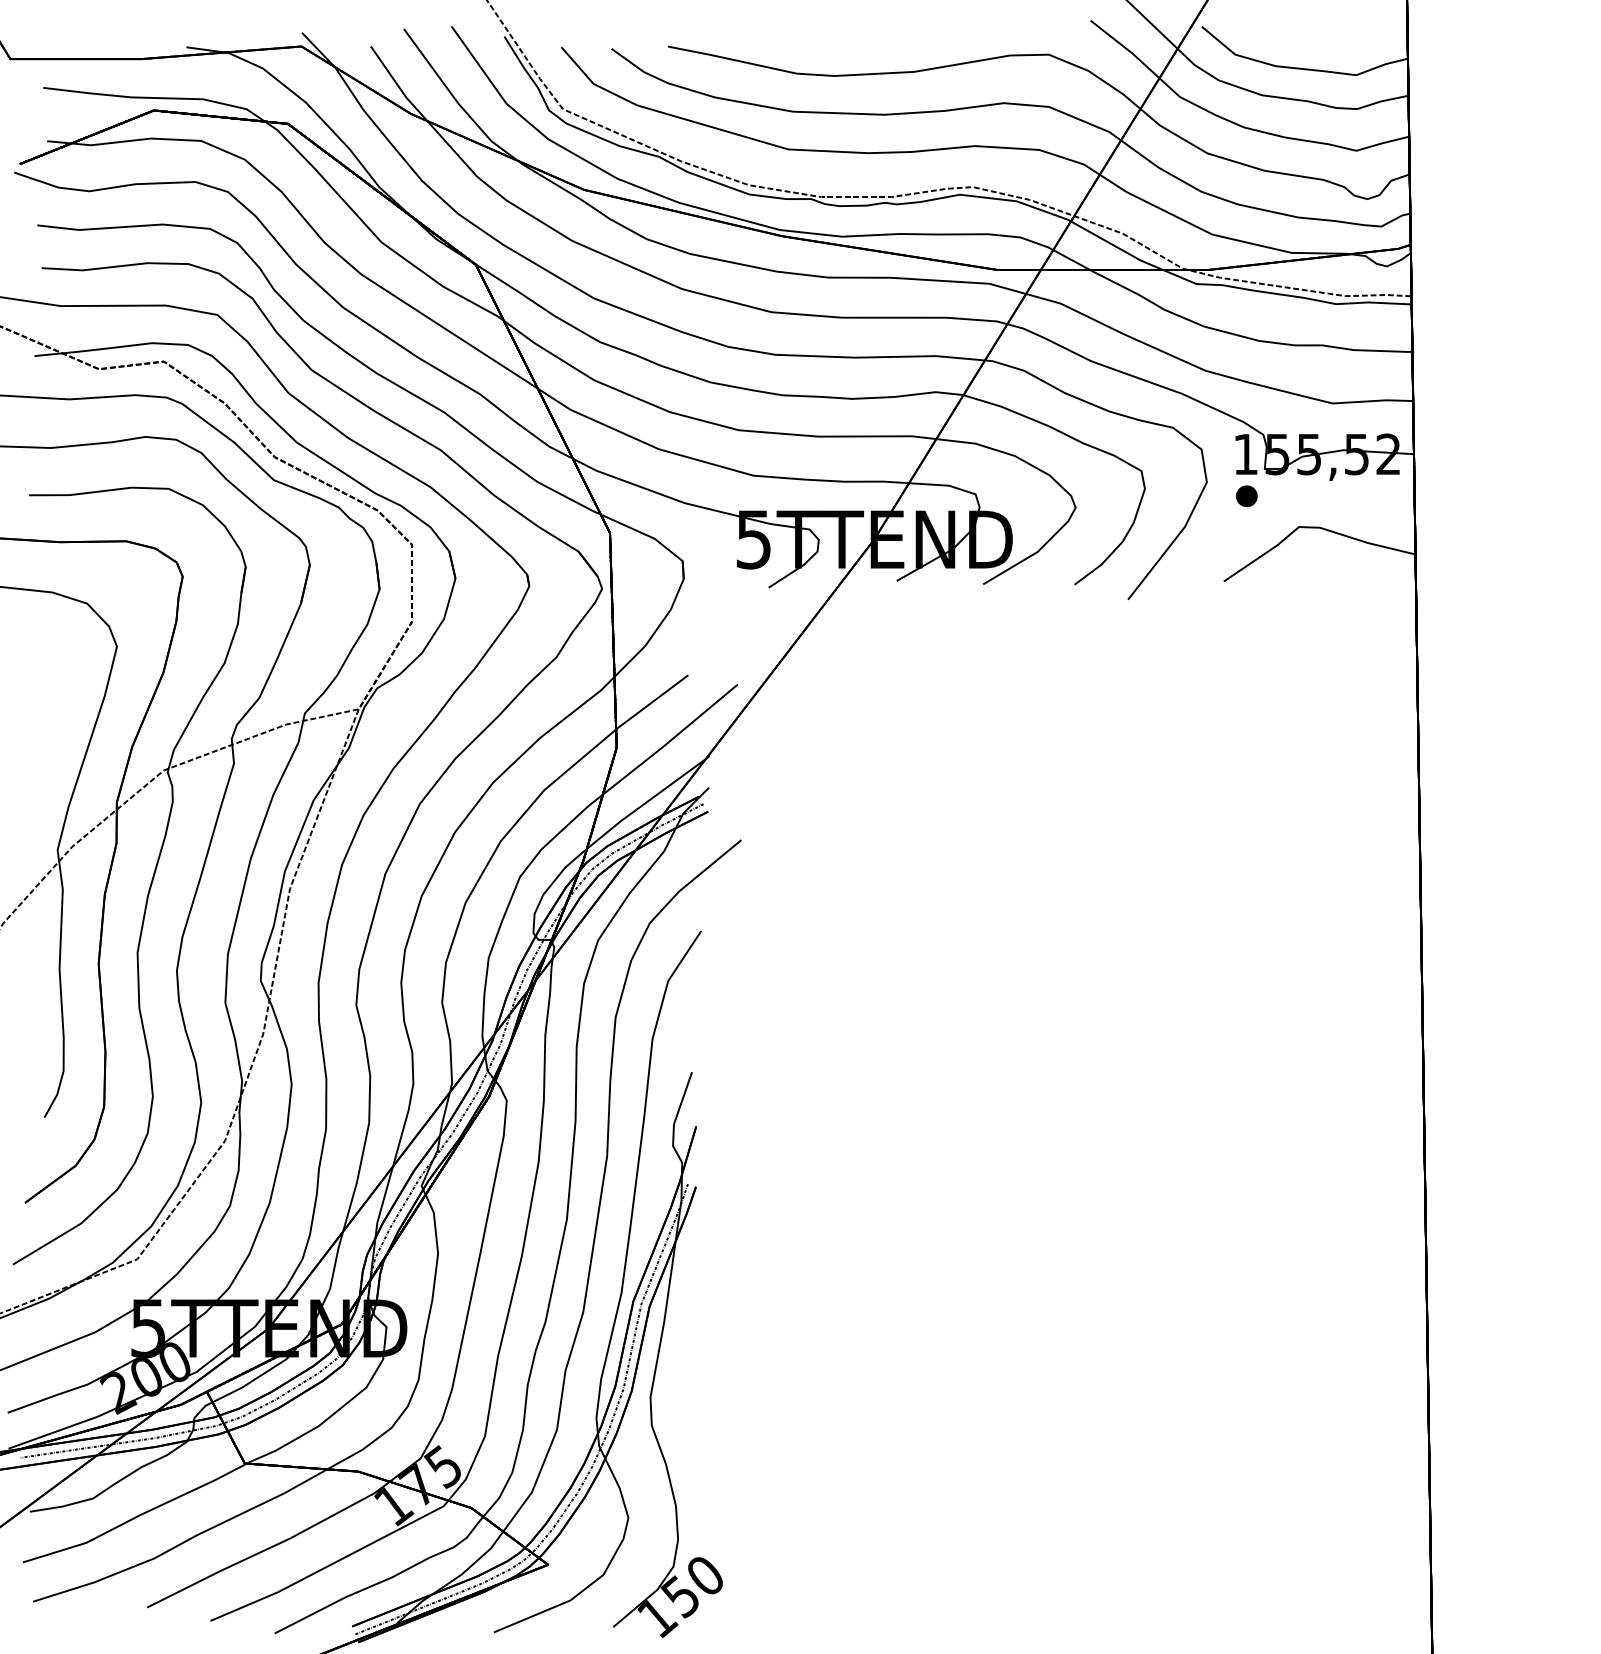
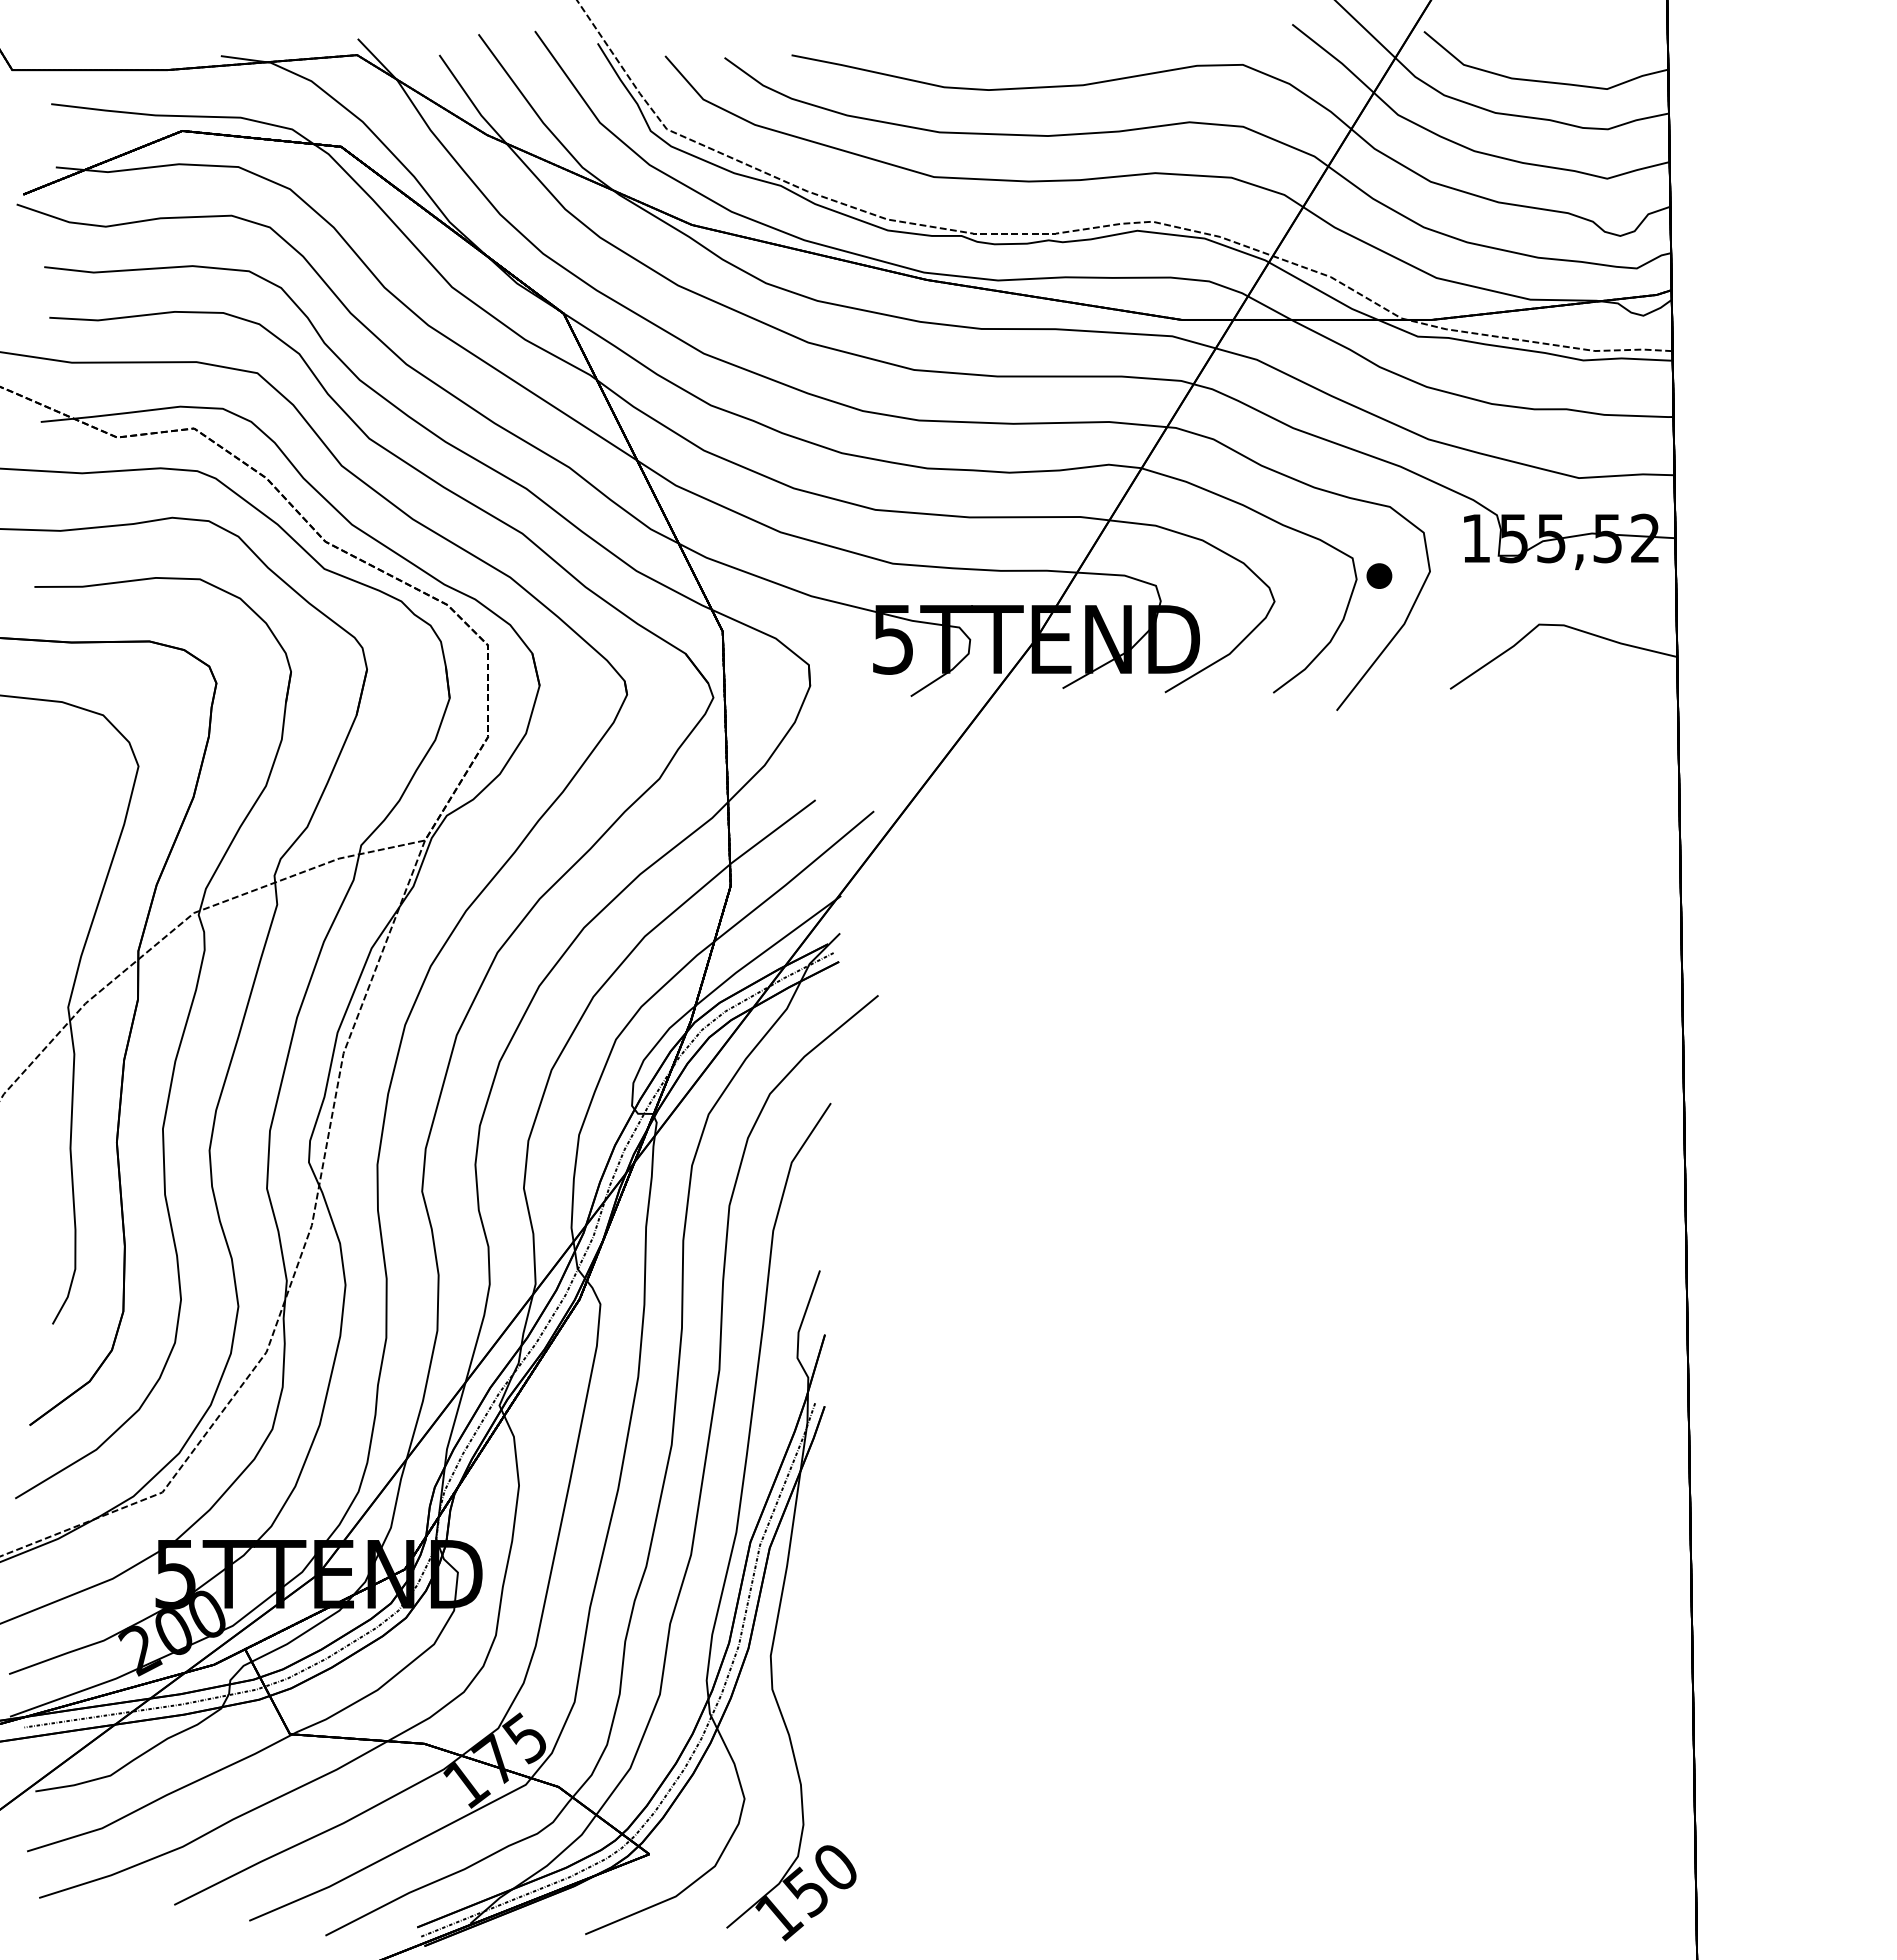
part: (1246, 495) -> (1379, 575), moved

